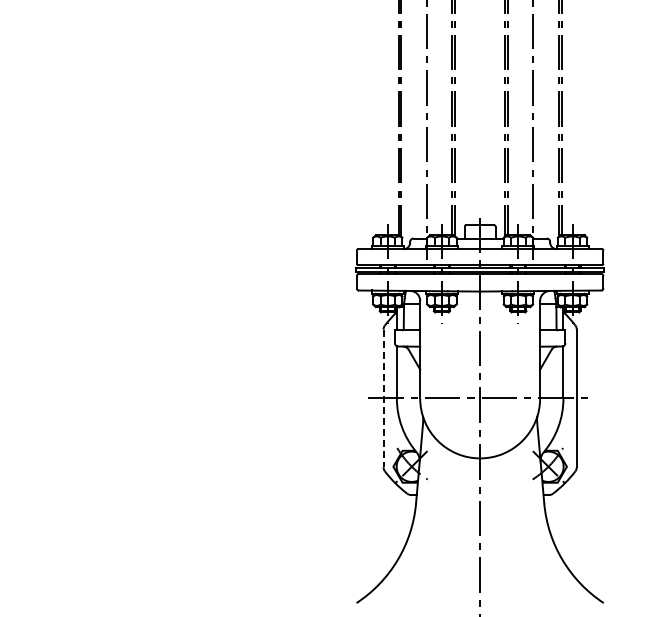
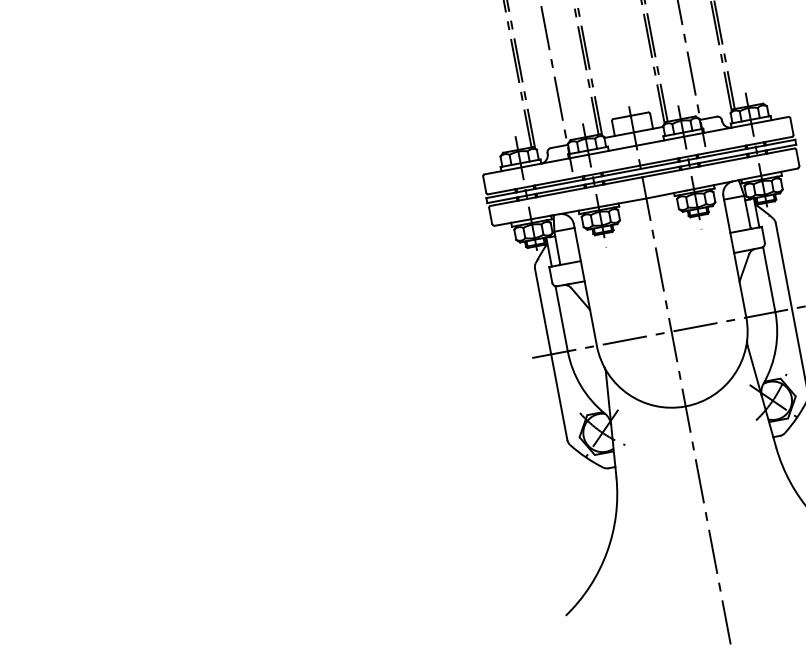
line: (383, 398) -> (551, 354), dashed -> solid

